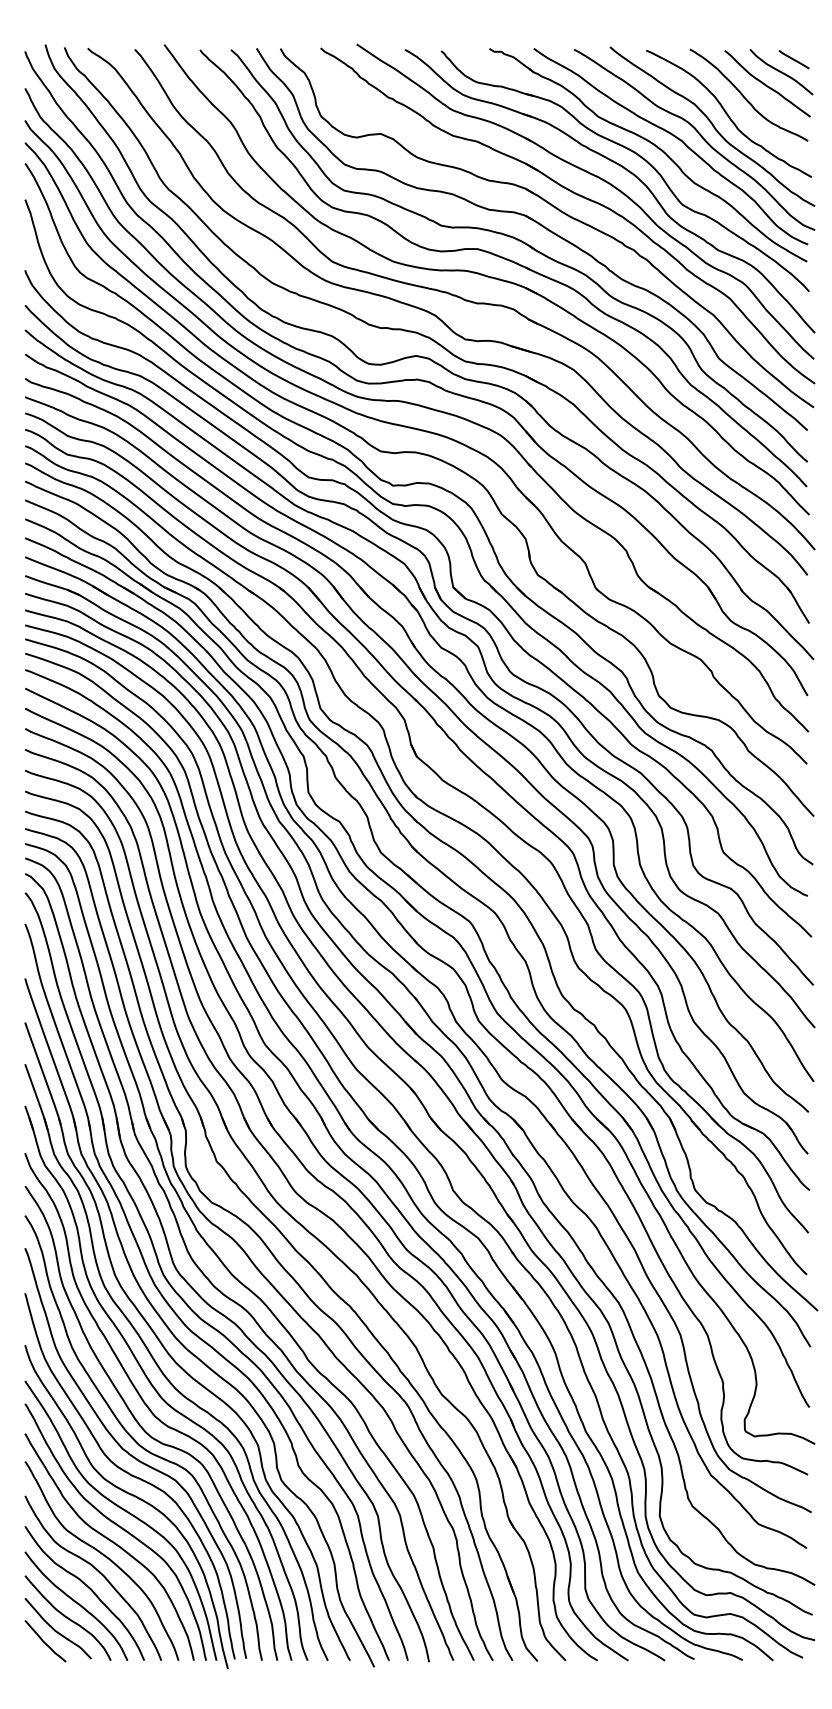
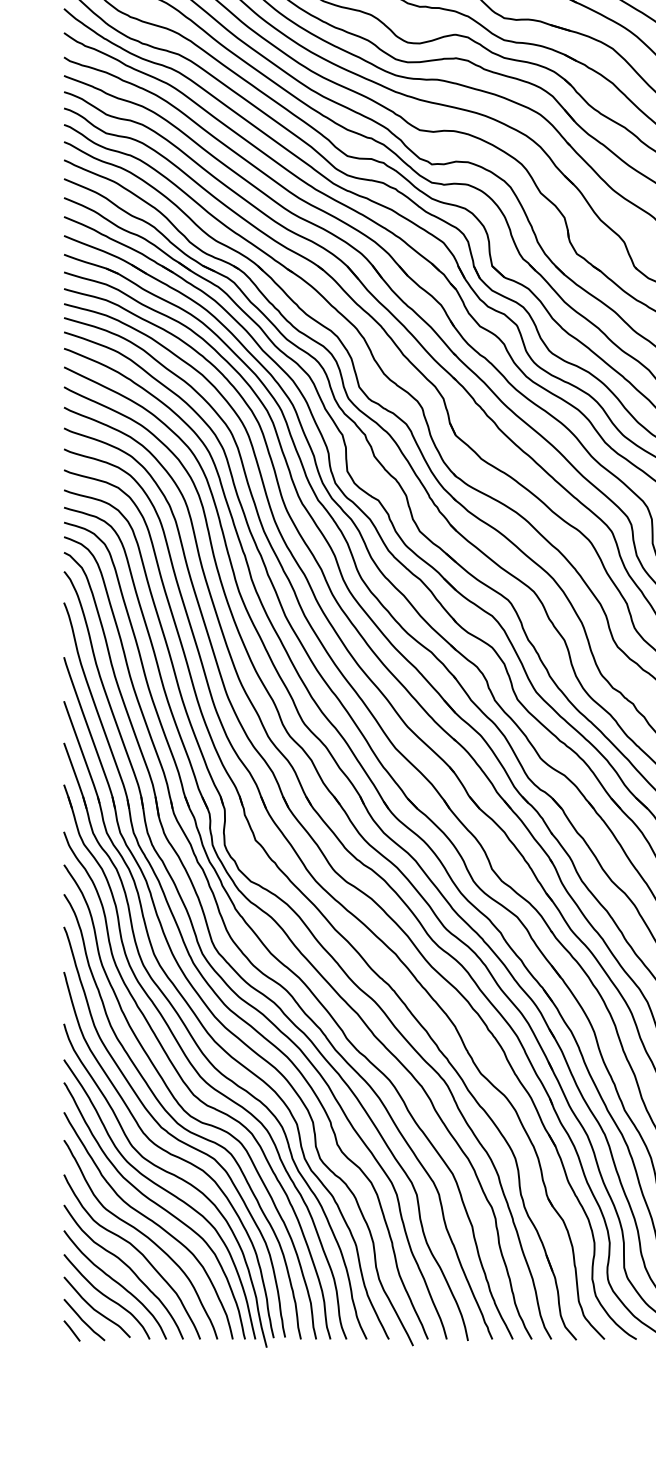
line: (32, 1651) -> (71, 1330), added

